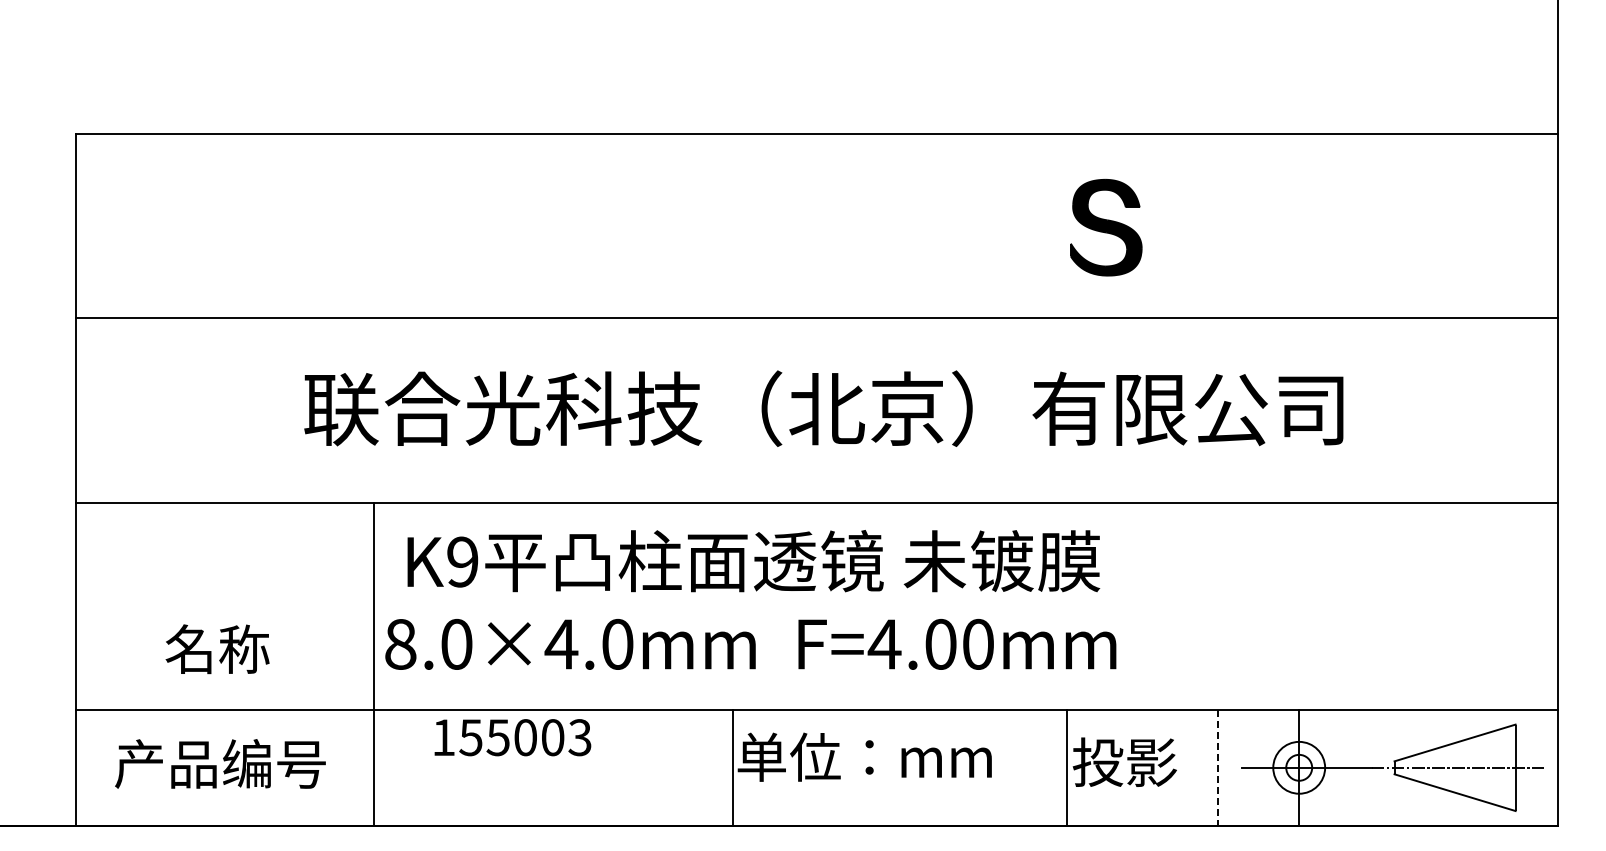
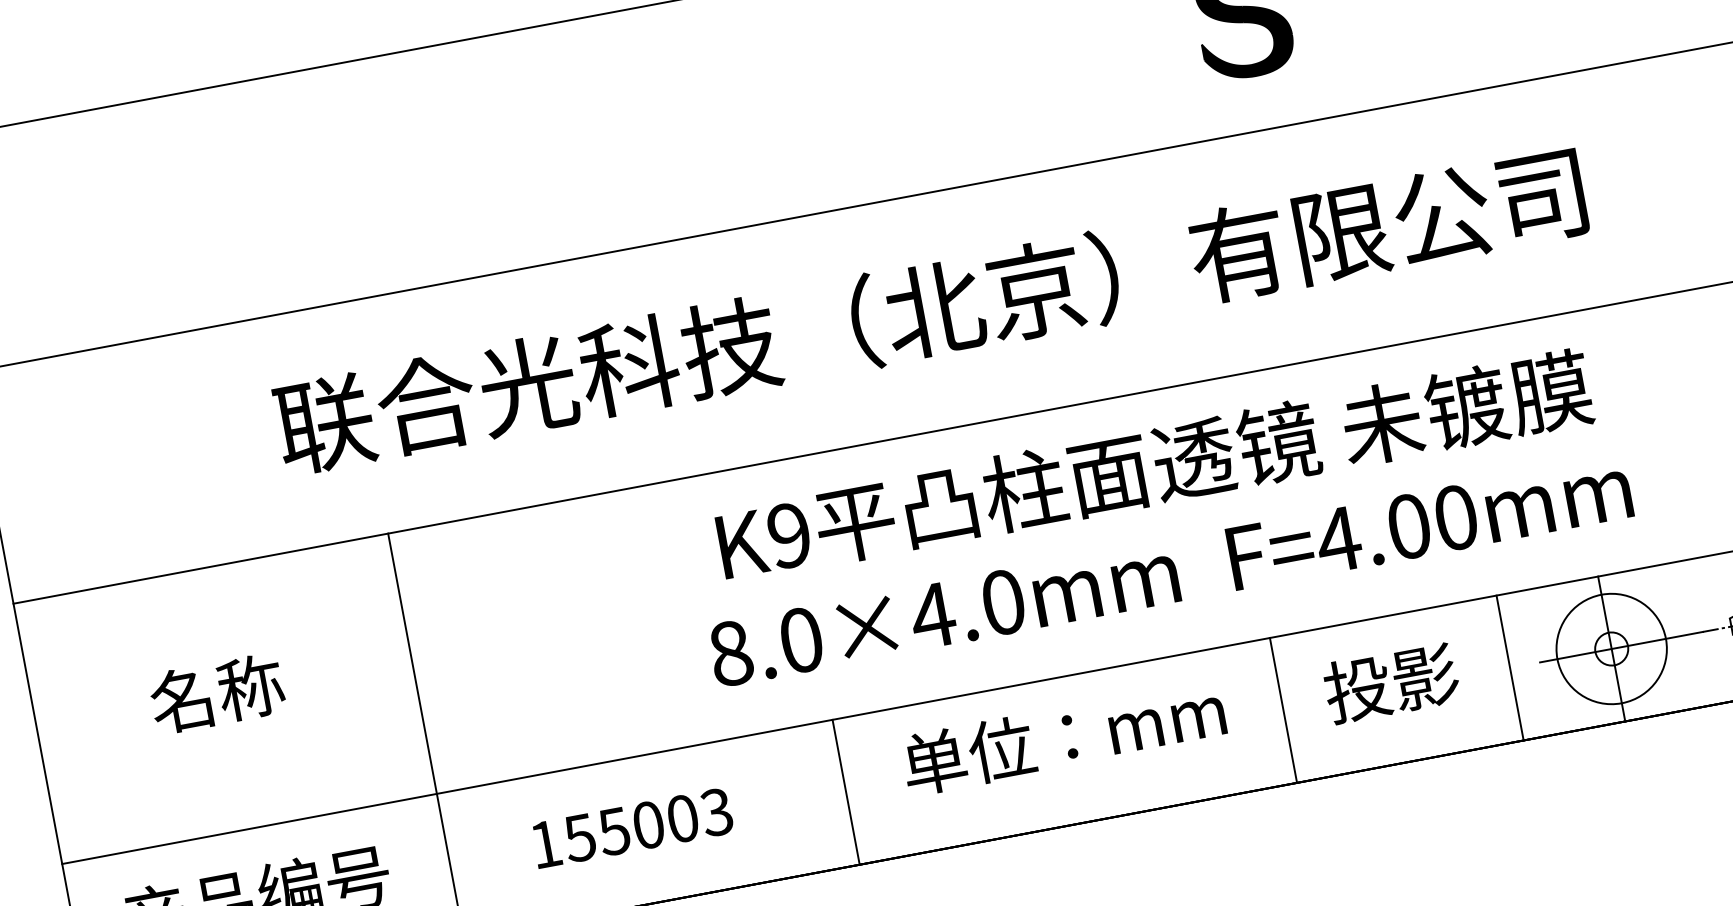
text: (750, 599) -> (1159, 514), moved
text: (217, 649) -> (217, 693), moved
text: (512, 737) -> (632, 828), moved
line: (733, 767) -> (846, 791), moved
line: (1066, 767) -> (1283, 710), moved
line: (1218, 767) -> (1510, 667), dashed -> solid
circle: (1298, 767) -> (1610, 648), size x1.67

